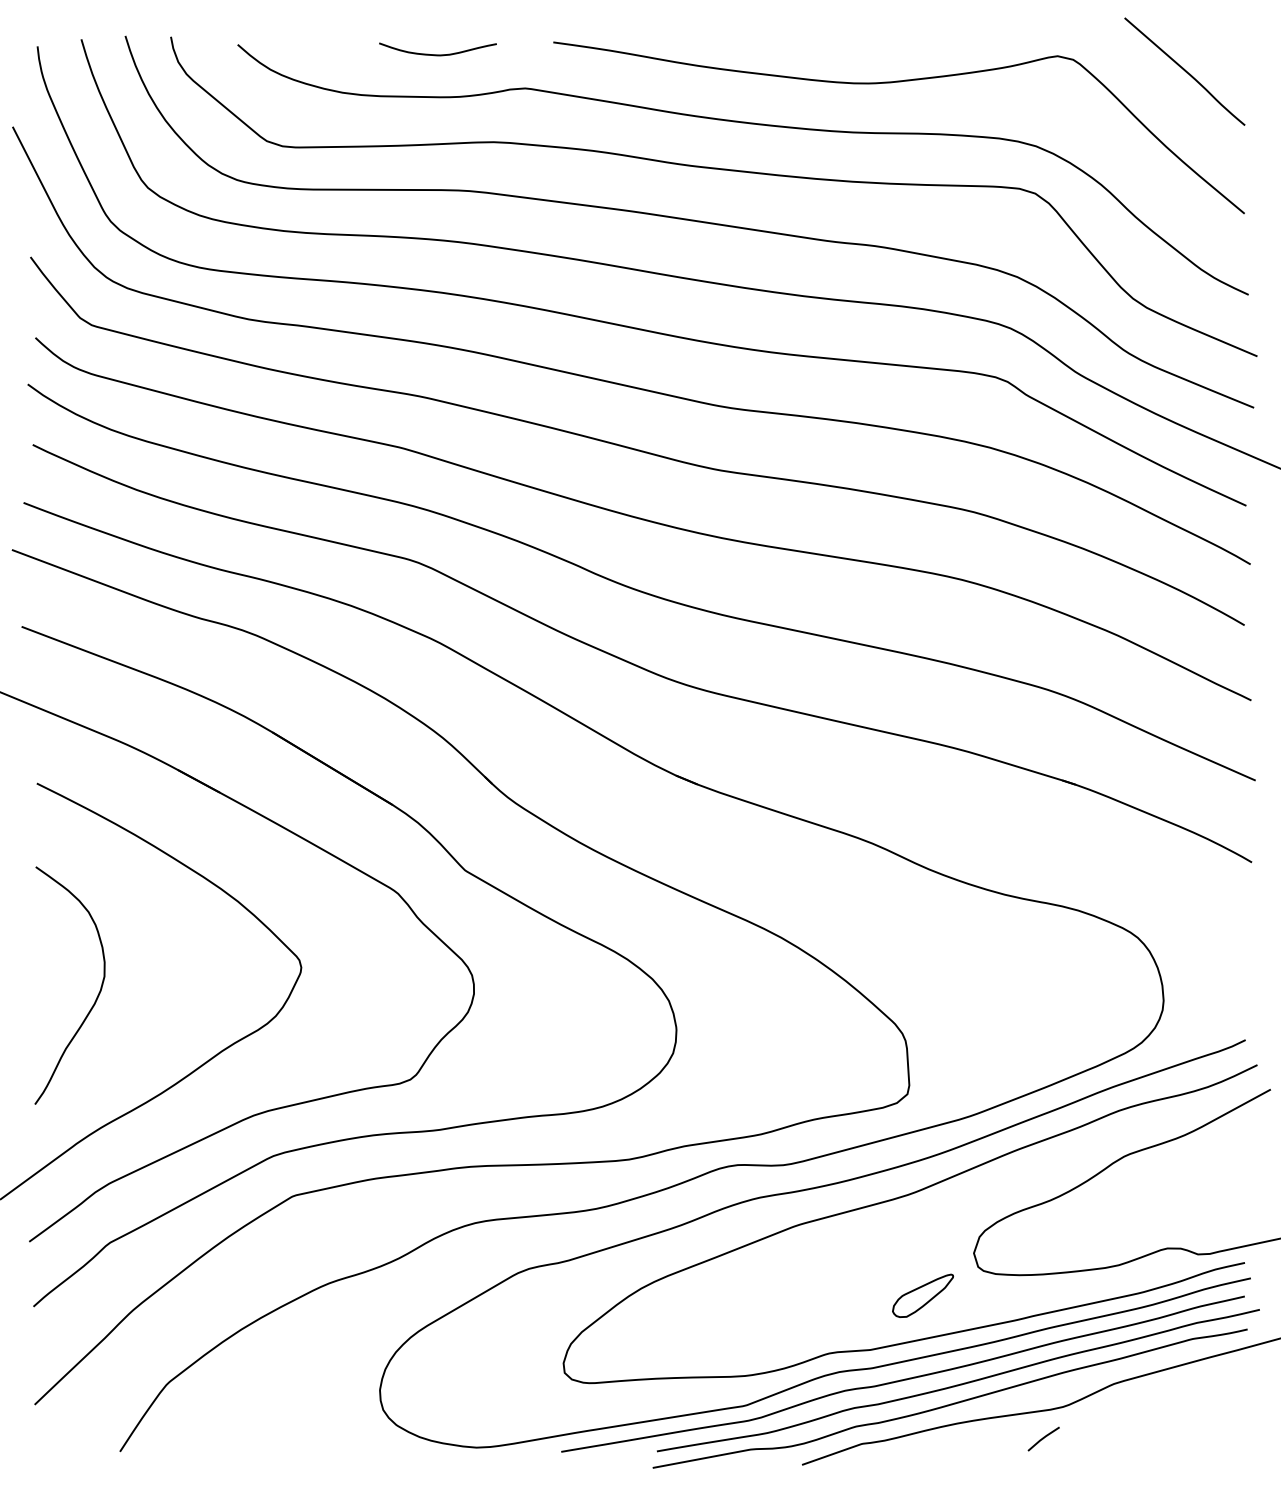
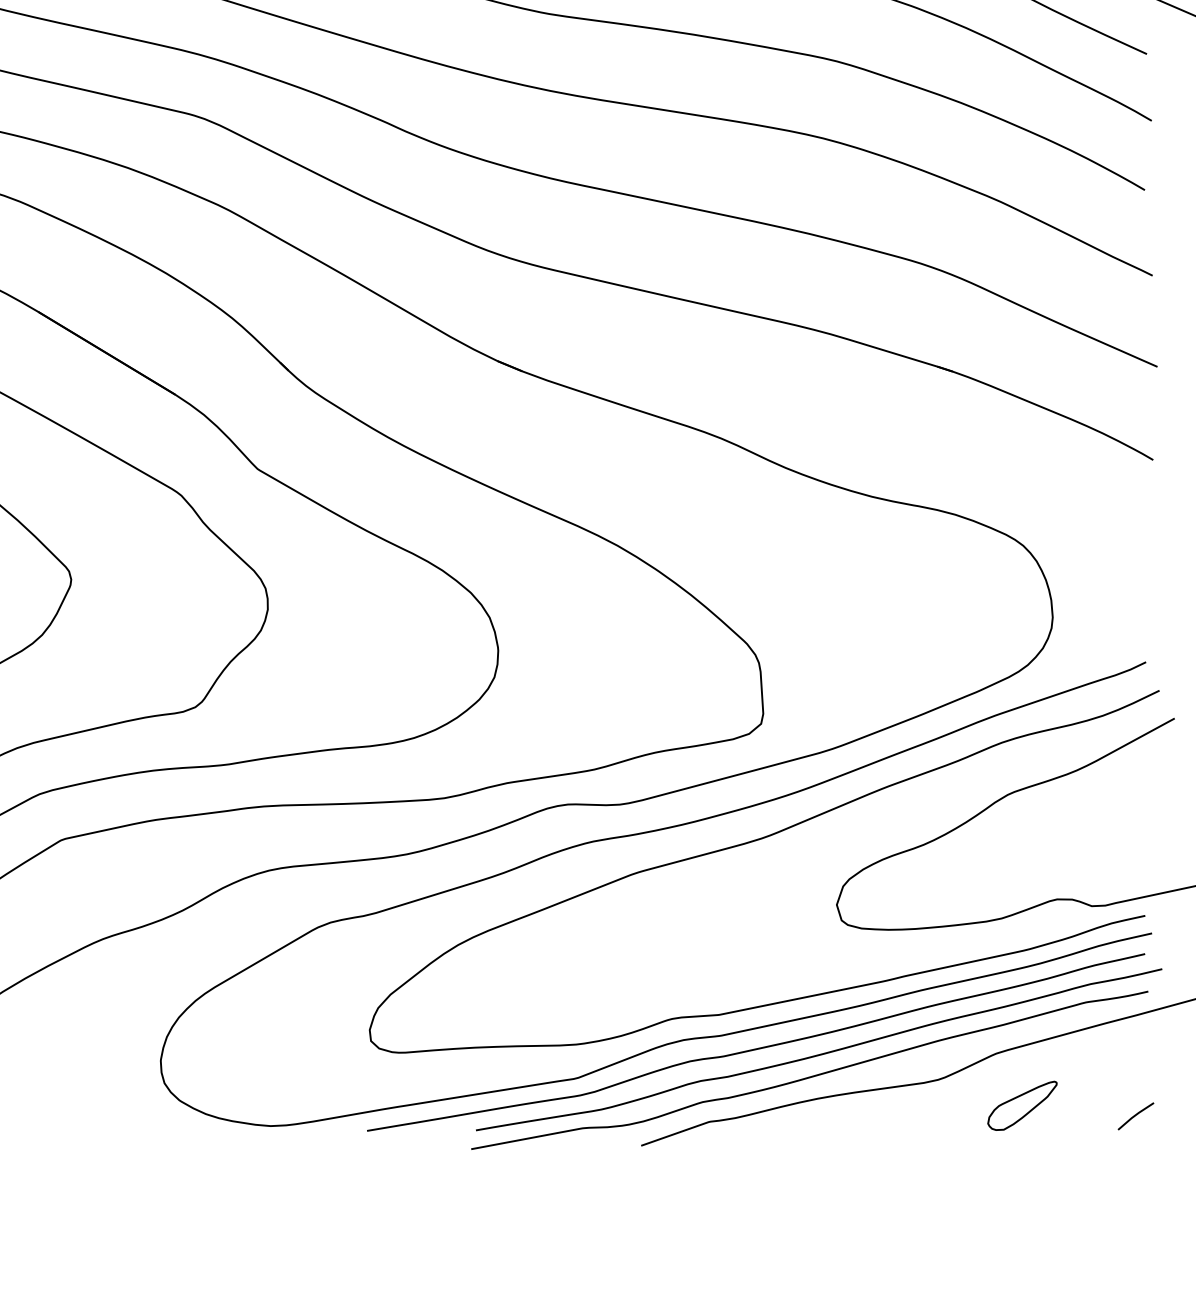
part: (923, 1295) -> (1022, 1105), moved
line: (1043, 1438) -> (1135, 1115), moved

